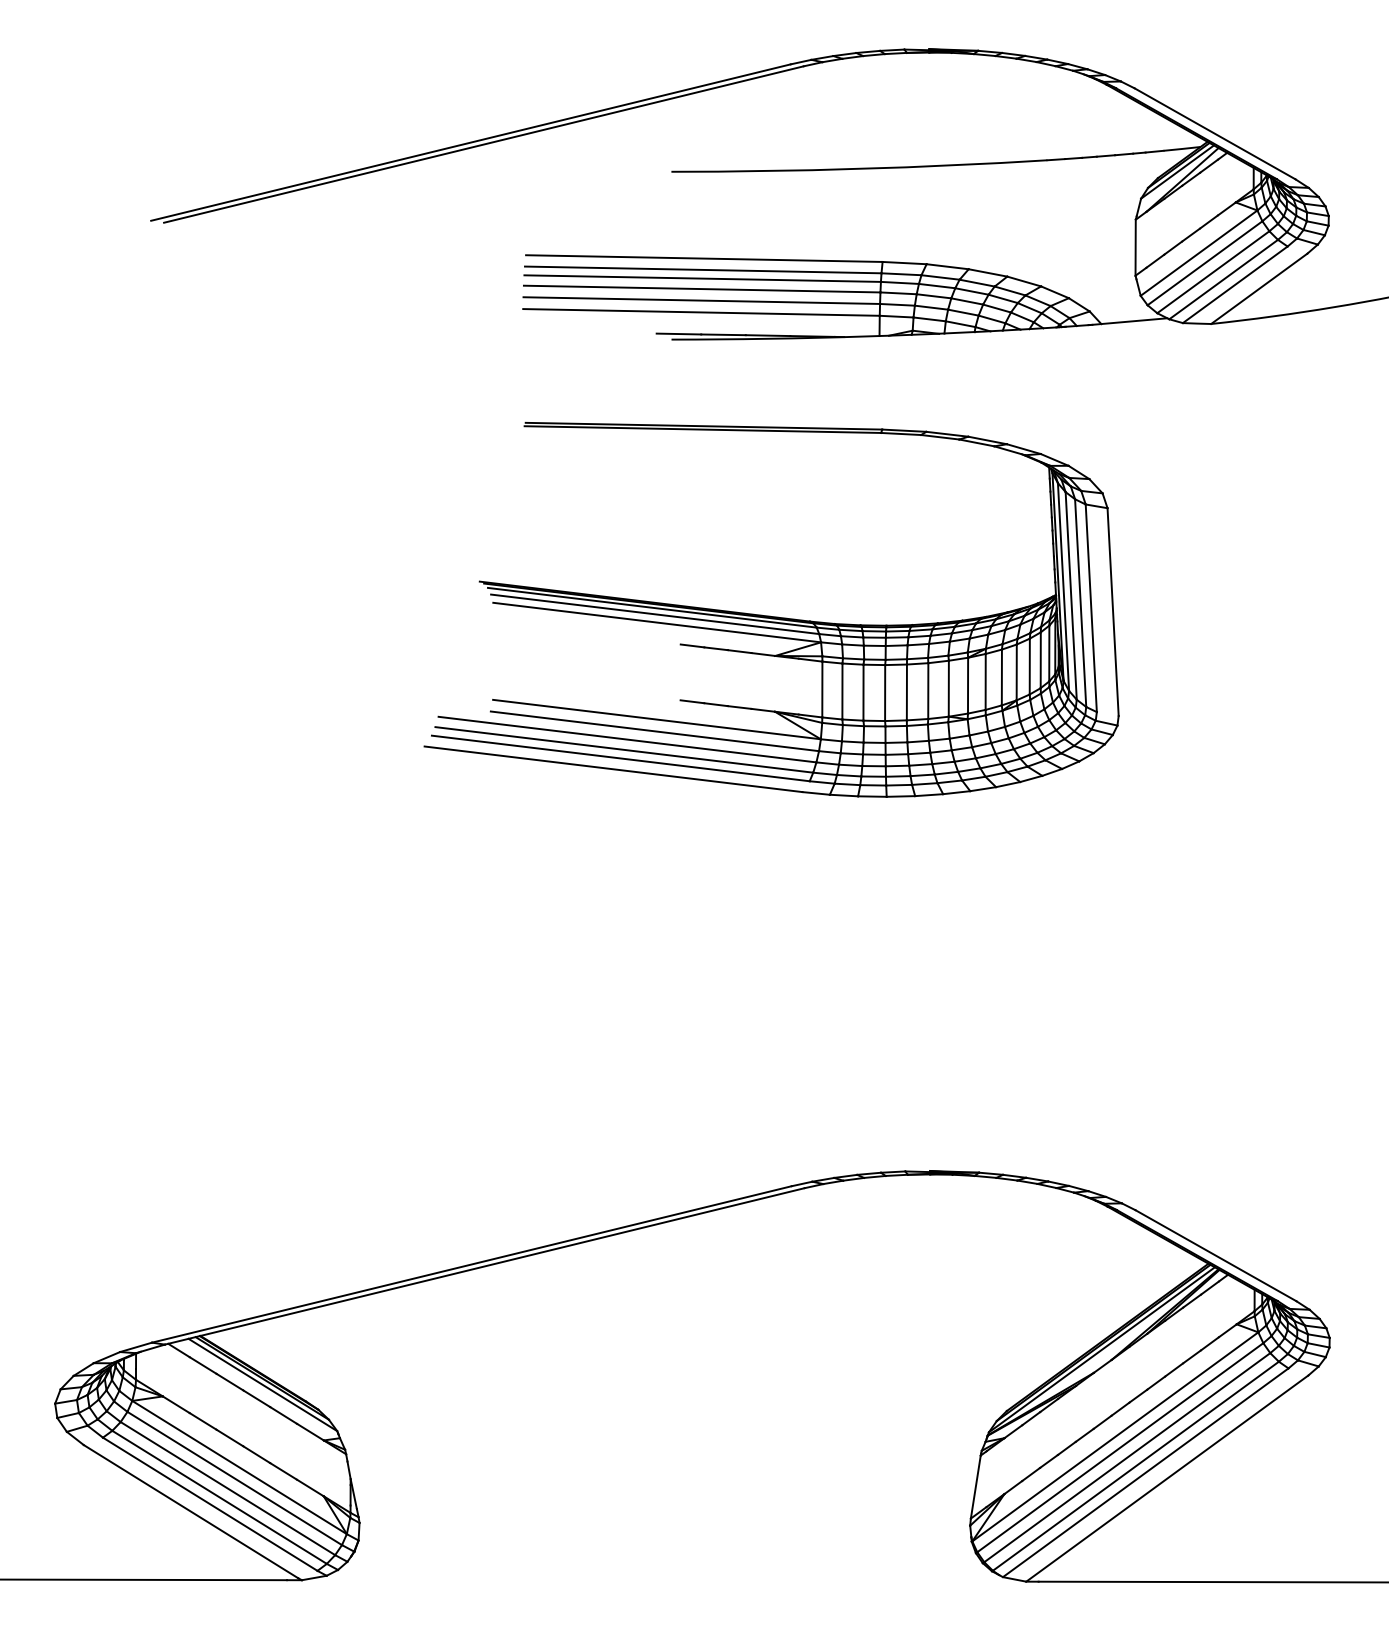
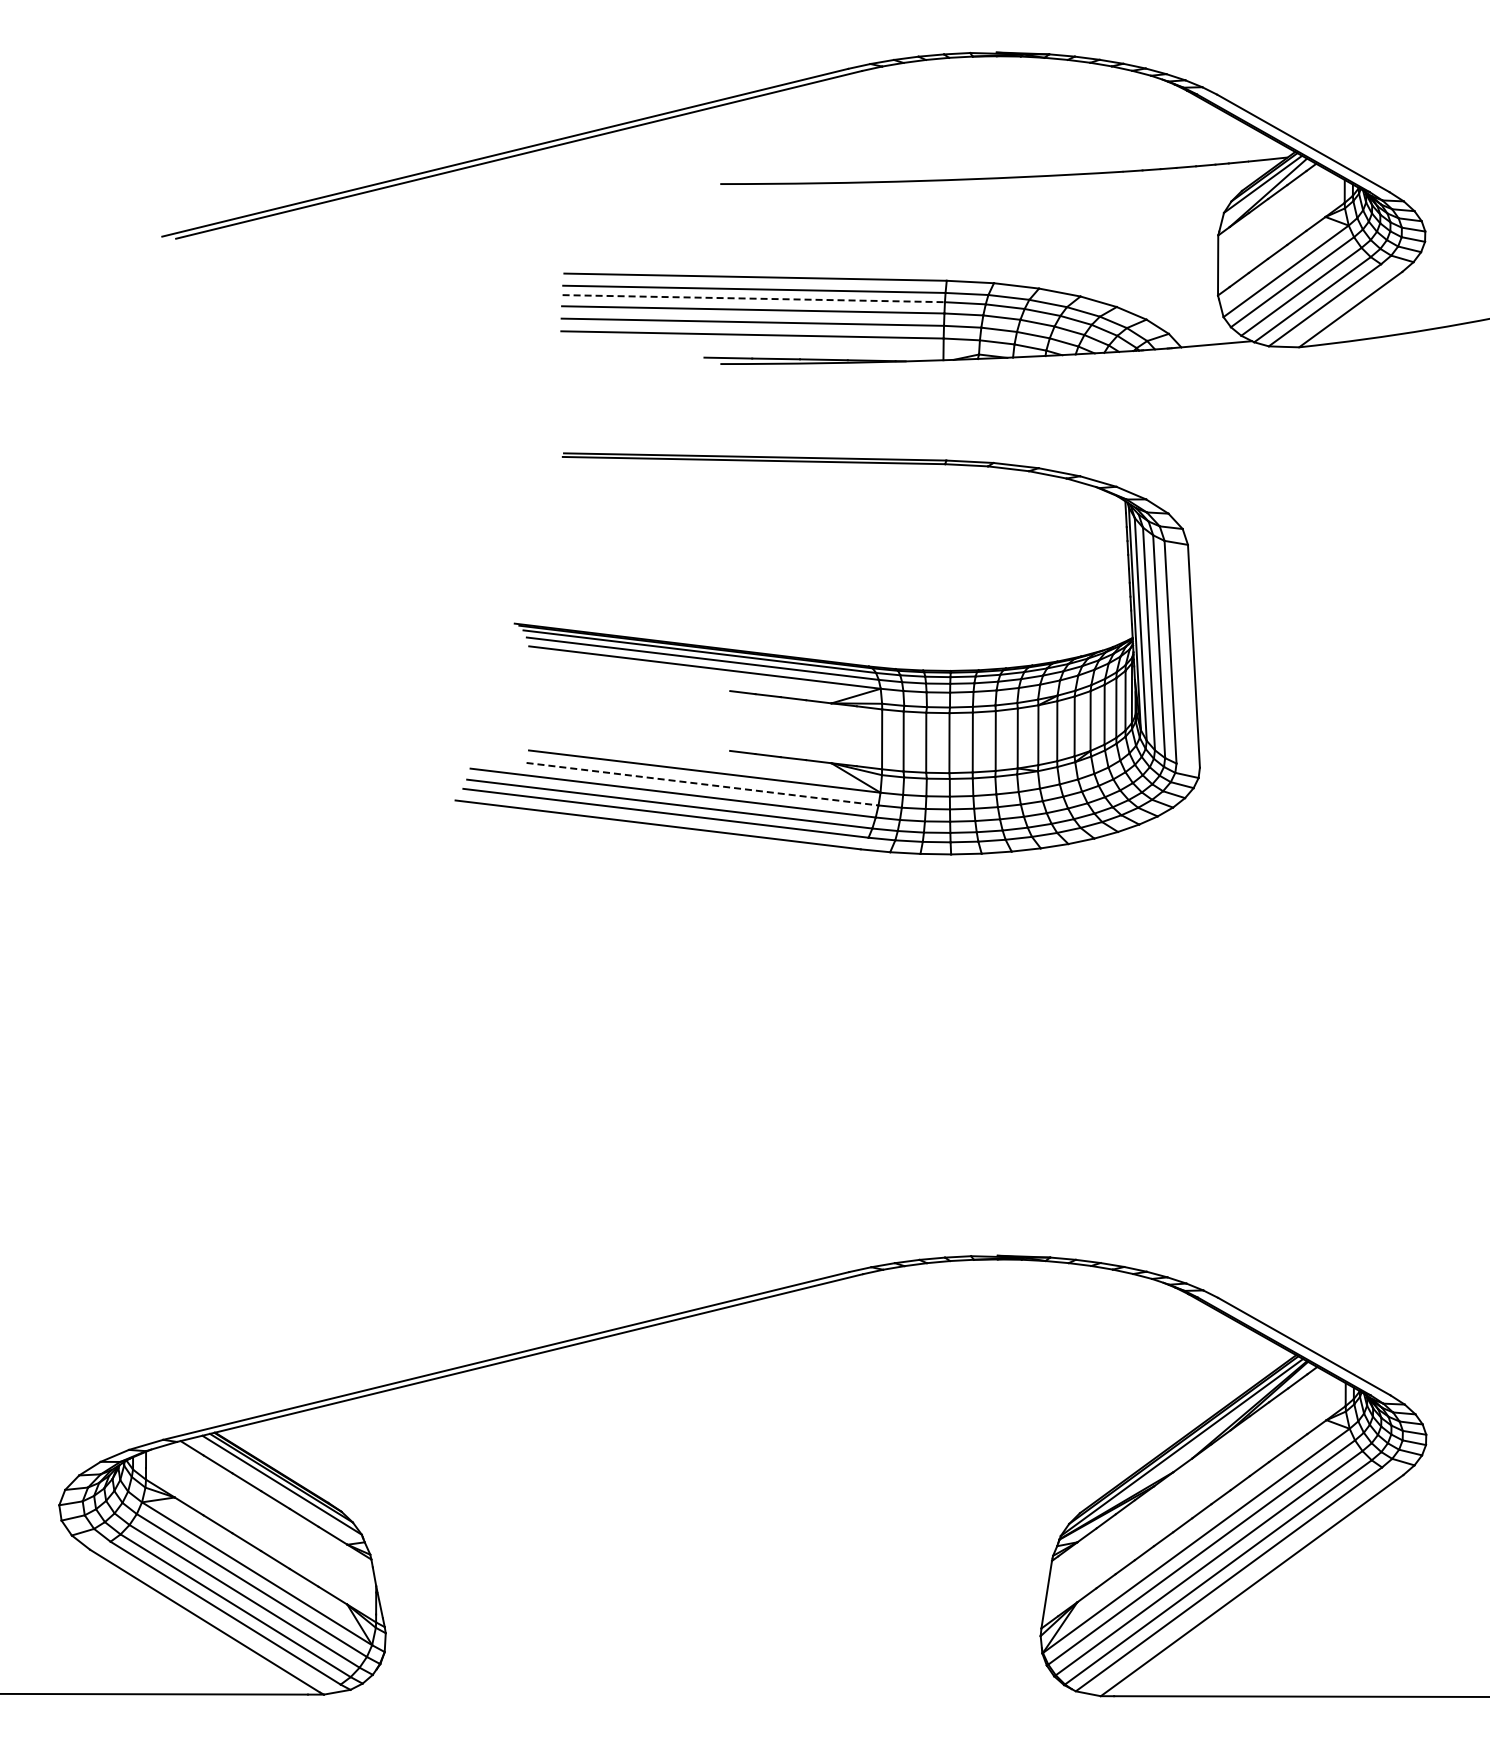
line: (703, 278) -> (754, 298), solid -> dashed
line: (655, 731) -> (703, 784), solid -> dashed

